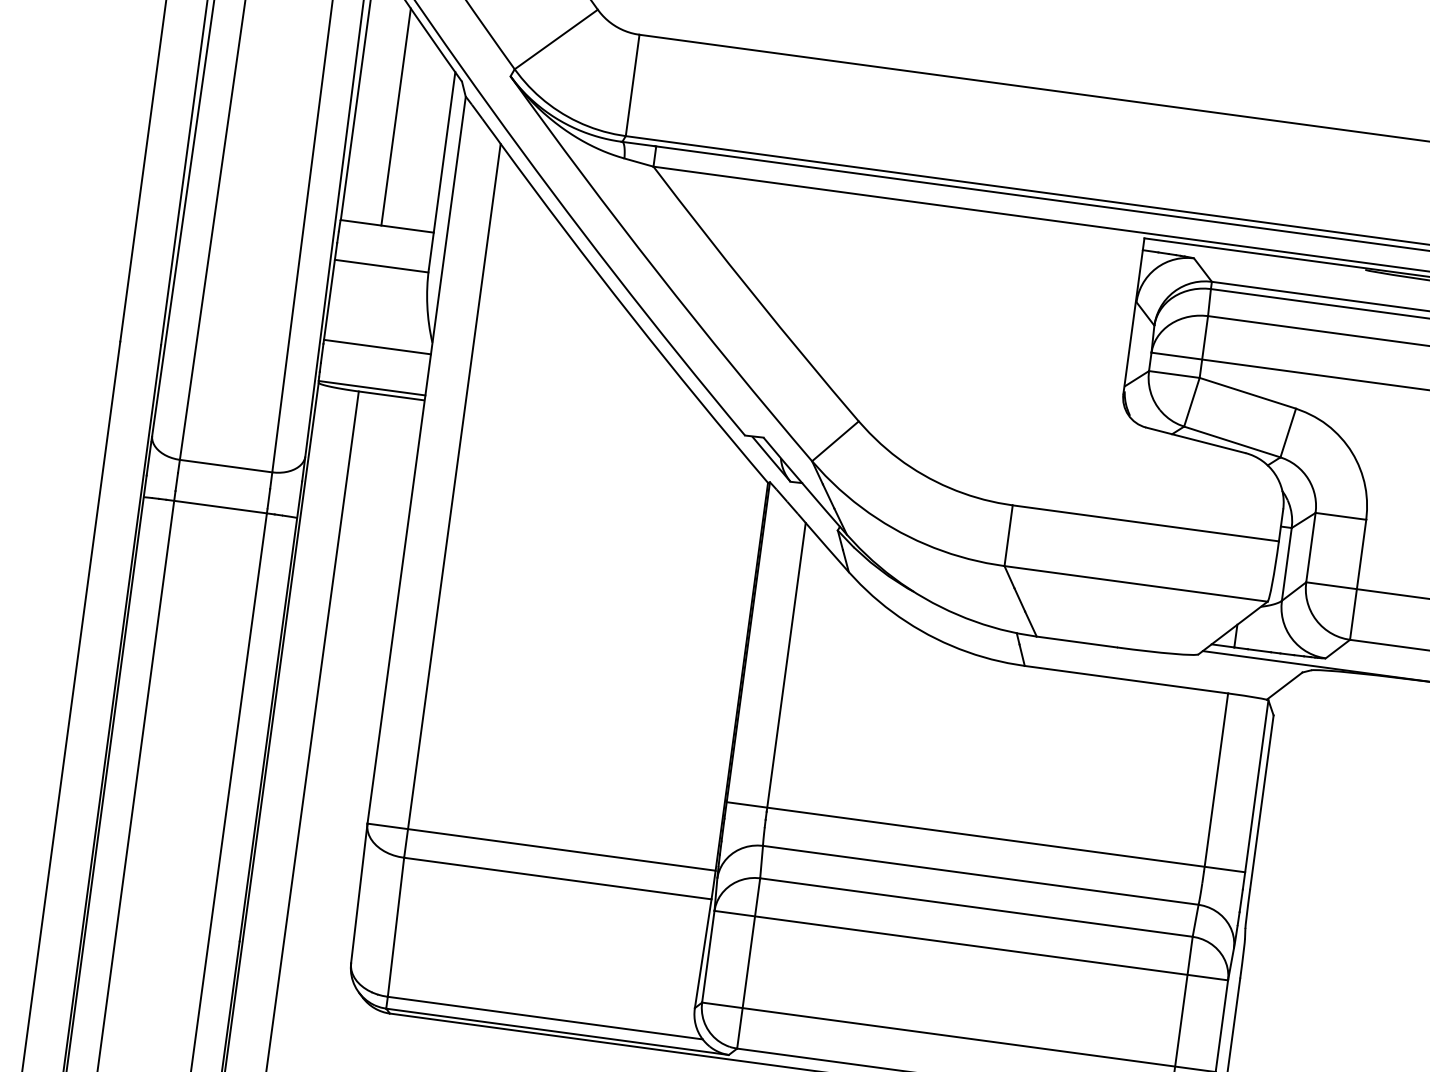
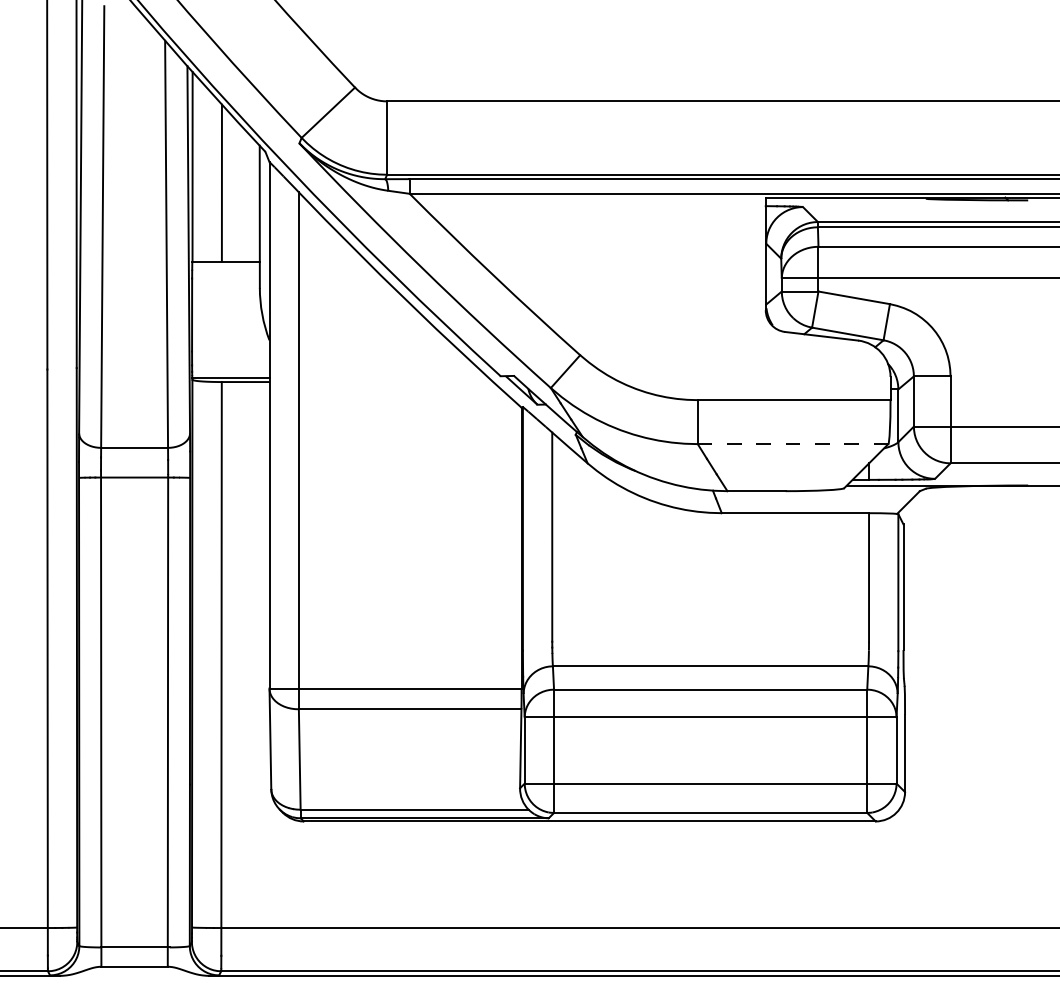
line: (381, 265) -> (225, 290), removed
line: (377, 346) -> (230, 348), removed
line: (1135, 584) -> (792, 444), solid -> dashed
line: (985, 836) -> (710, 638), removed

